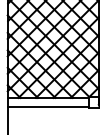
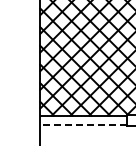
line: (48, 107) -> (83, 125), solid -> dashed

